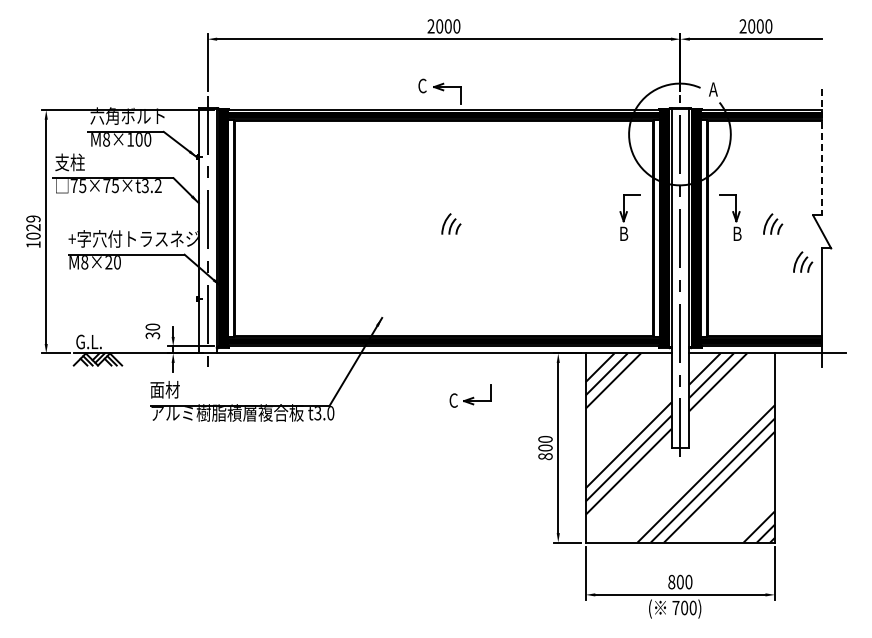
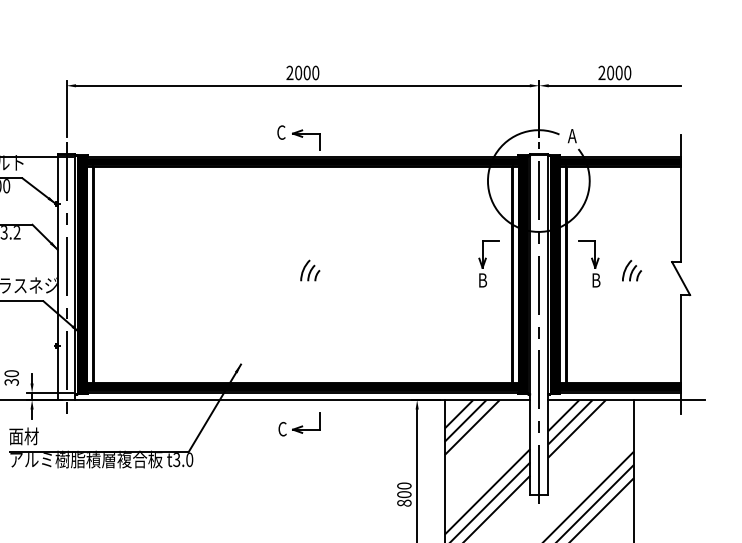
line: (822, 152) -> (681, 199), dashed -> solid
part: (803, 261) -> (662, 308), removed
part: (470, 395) -> (299, 424), moved

